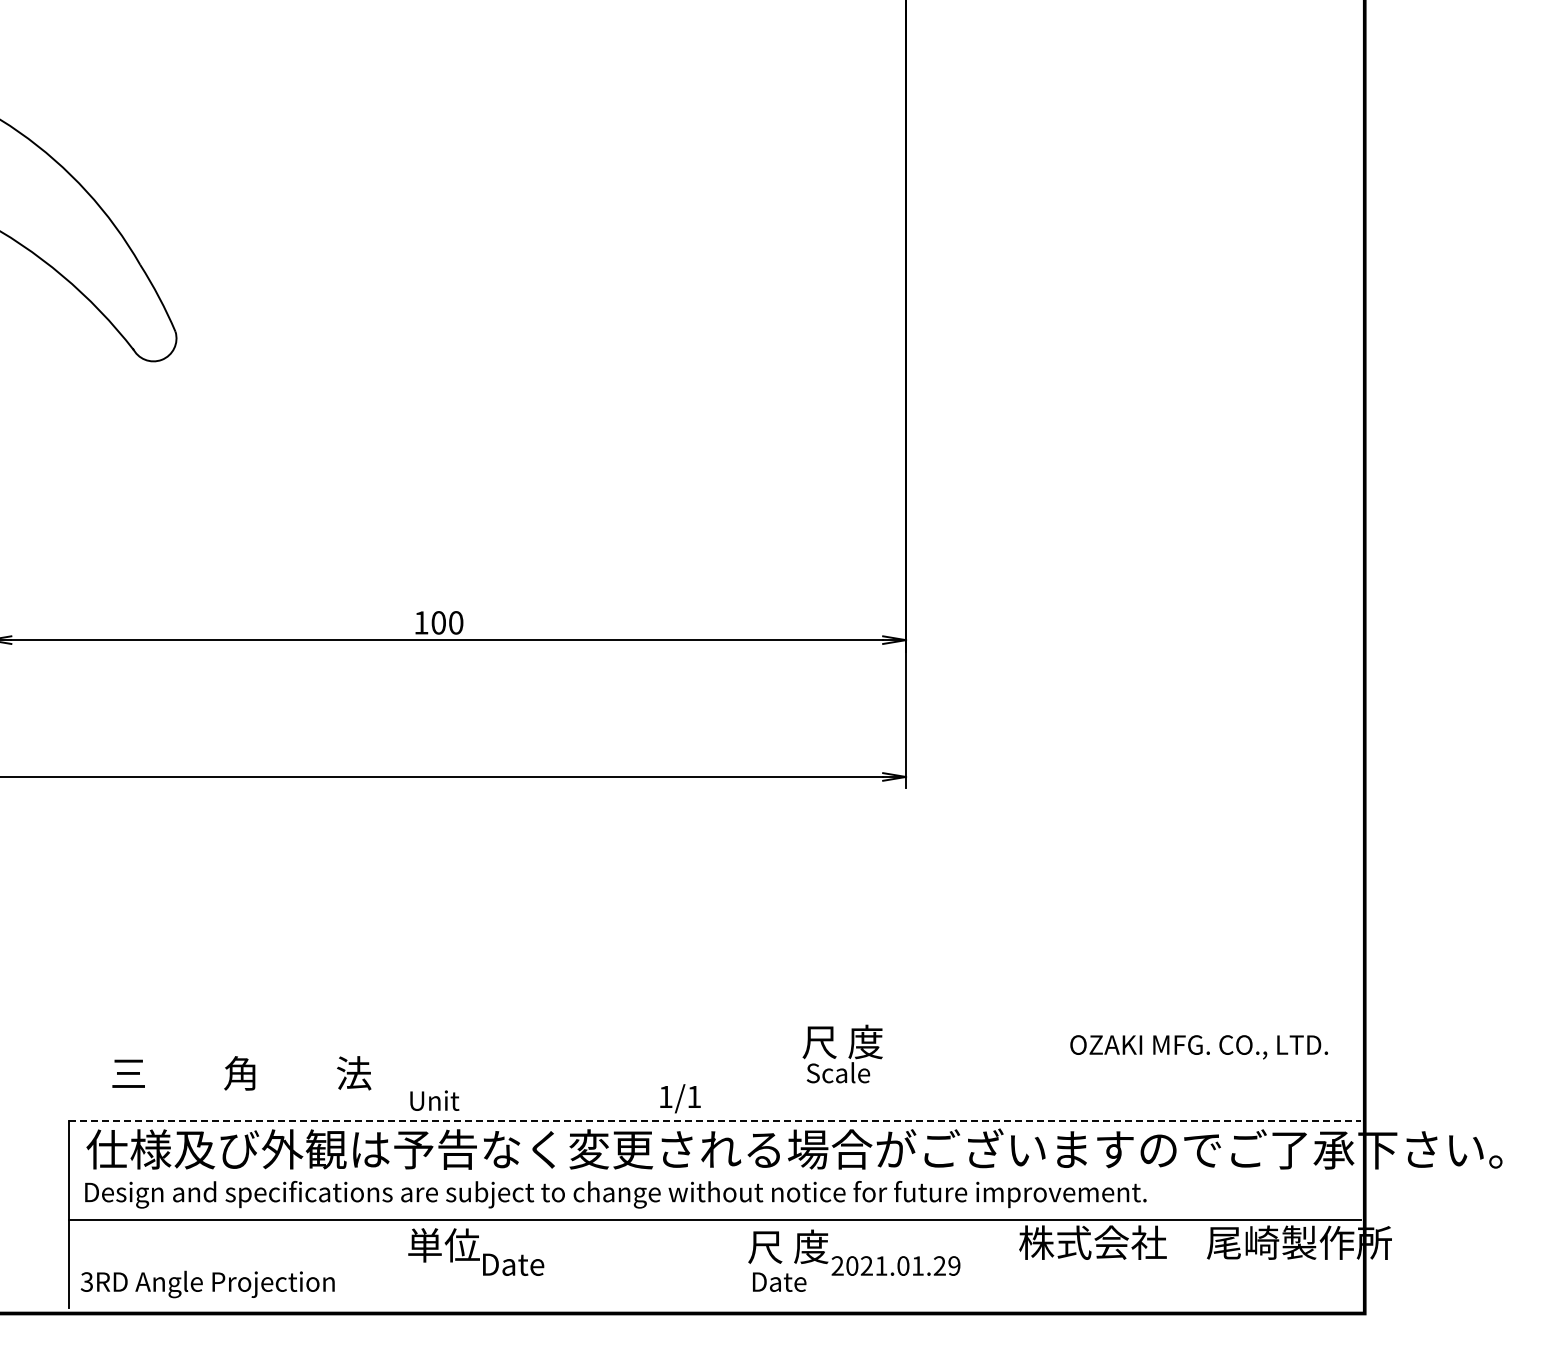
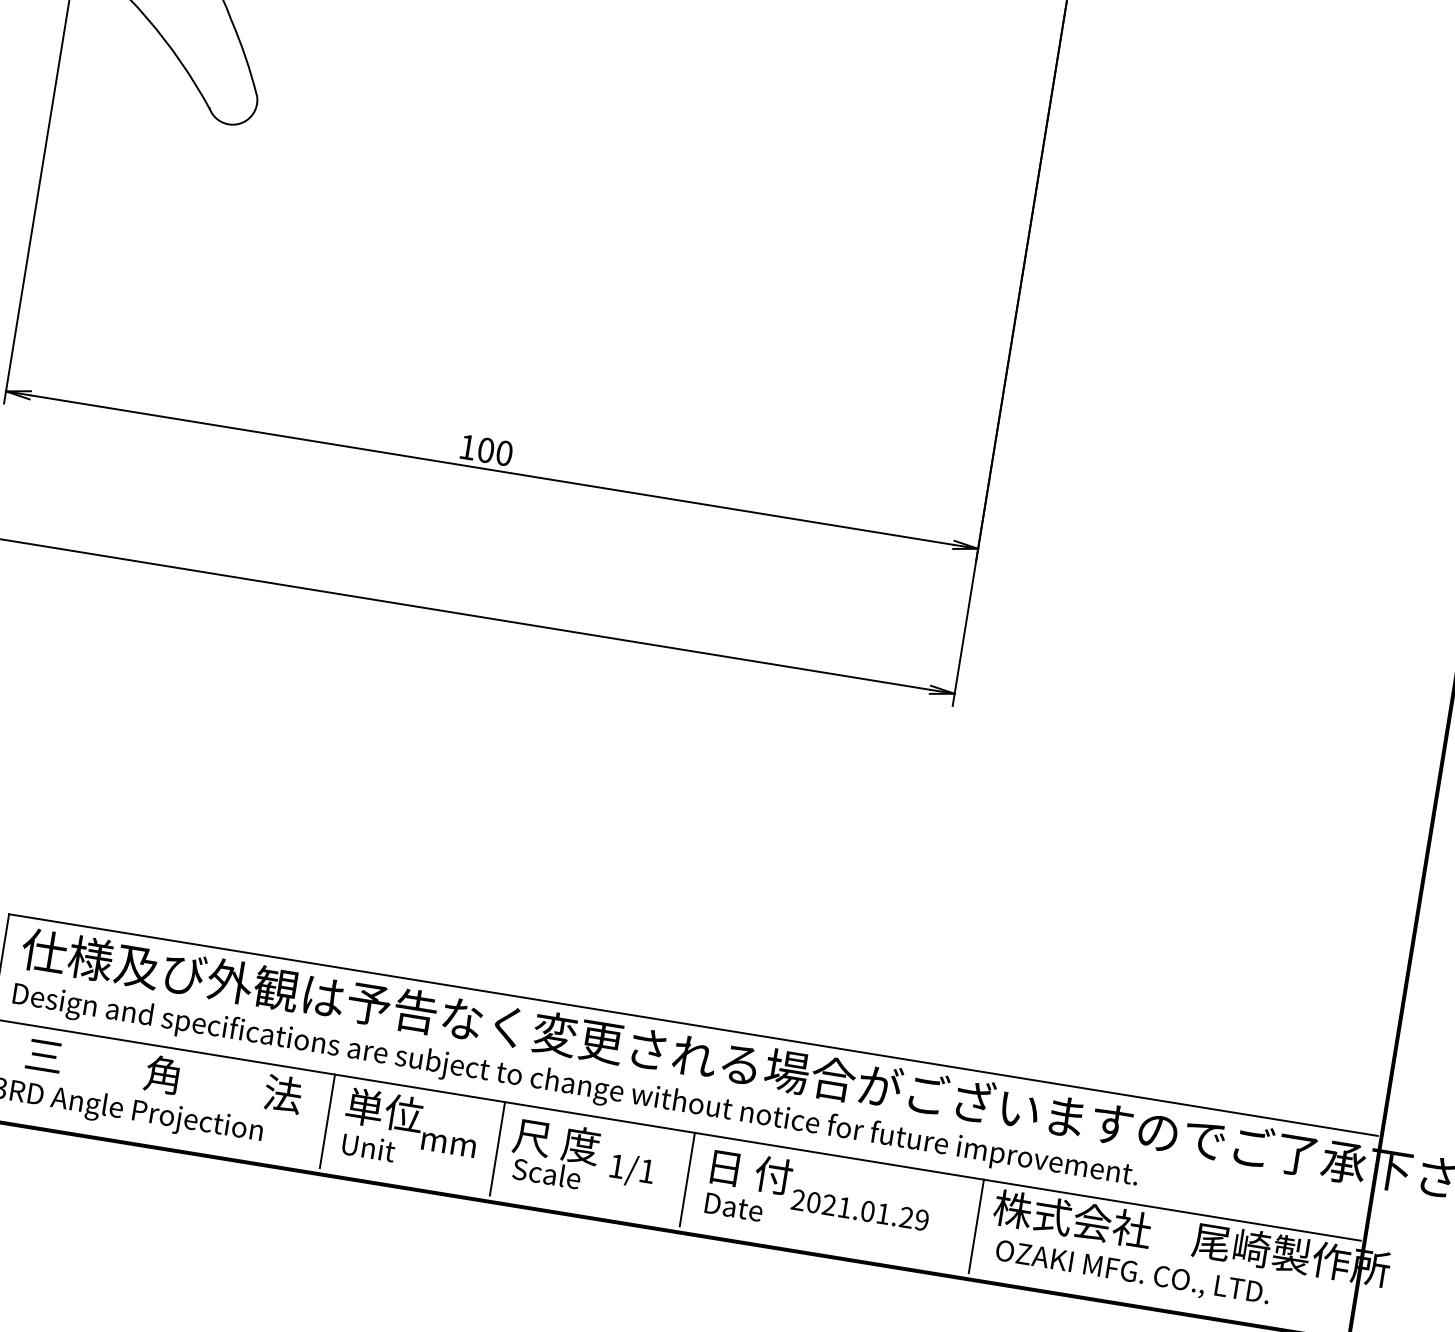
text: (1198, 1047) -> (1131, 1274), moved
text: (842, 1053) -> (554, 1153), moved
text: (241, 1073) -> (163, 1075), moved
text: (680, 1098) -> (632, 1170), moved
text: (434, 1100) -> (368, 1147), moved
line: (715, 1120) -> (693, 1025), dashed -> solid
text: (788, 1246) -> (749, 1171), 尺 度 -> 日 付
line: (392, 1263) -> (327, 1121), added
line: (553, 1263) -> (497, 1148), added
line: (732, 1263) -> (687, 1179), added
line: (1005, 1263) -> (976, 1226), added
text: (513, 1264) -> (455, 1142), Date -> mm

